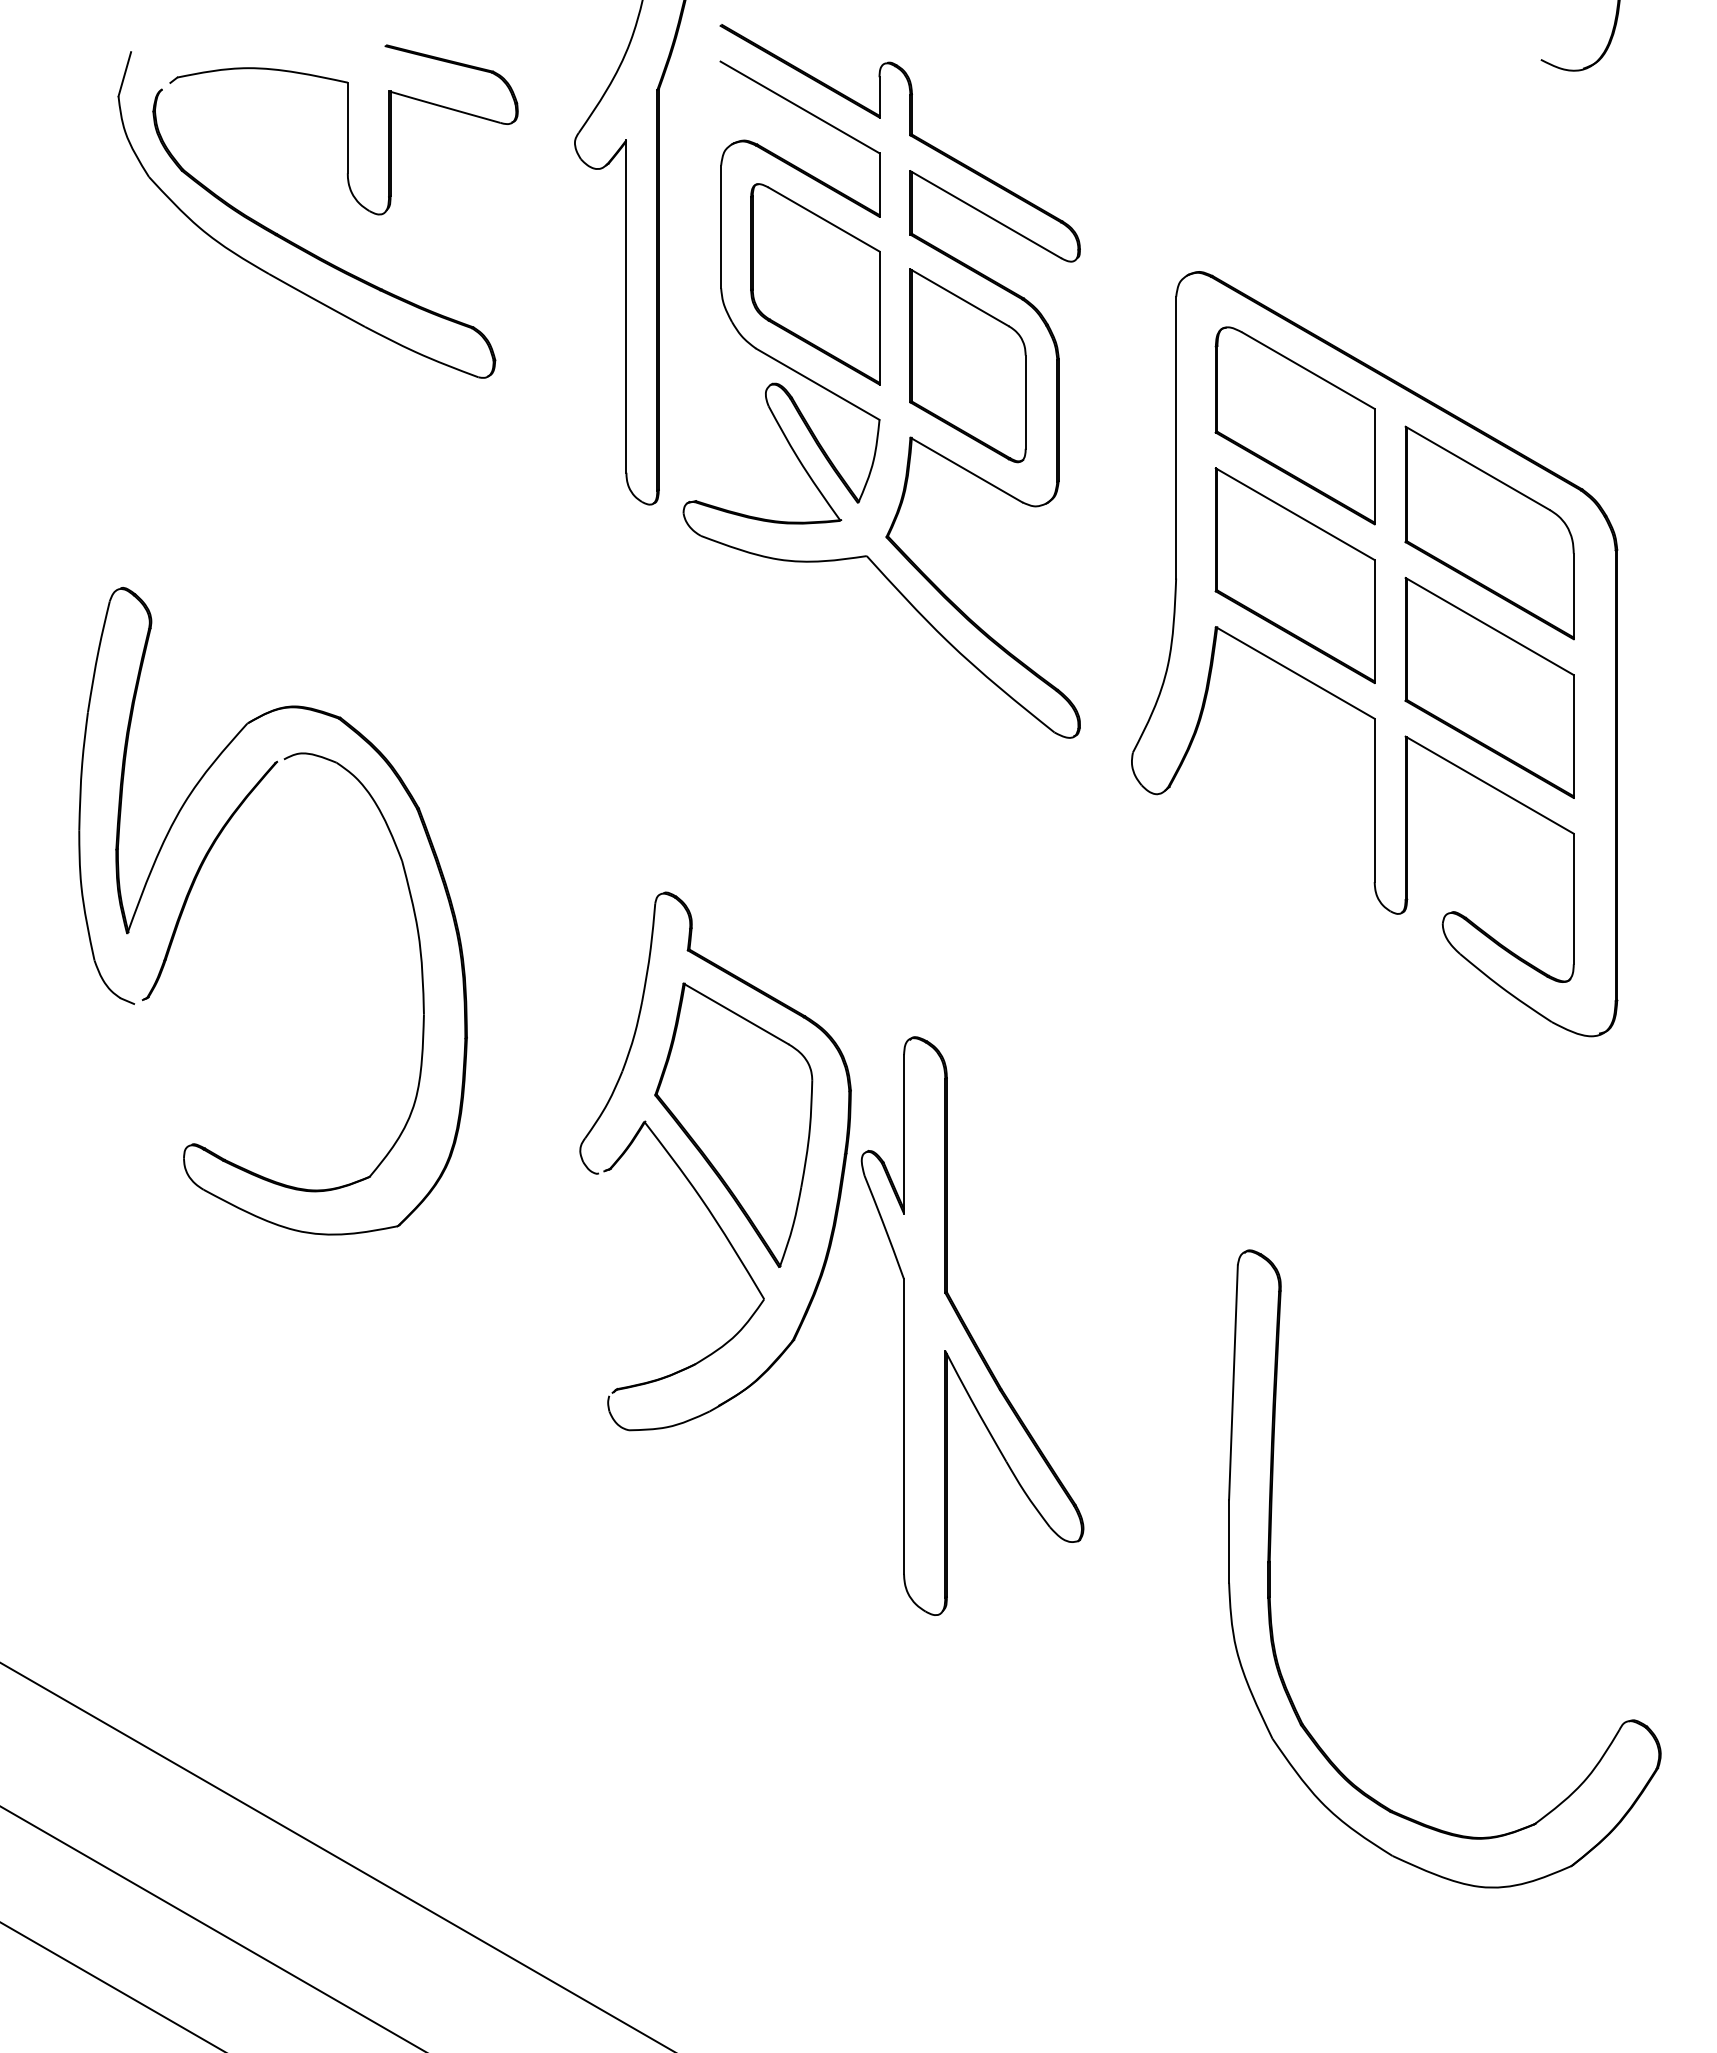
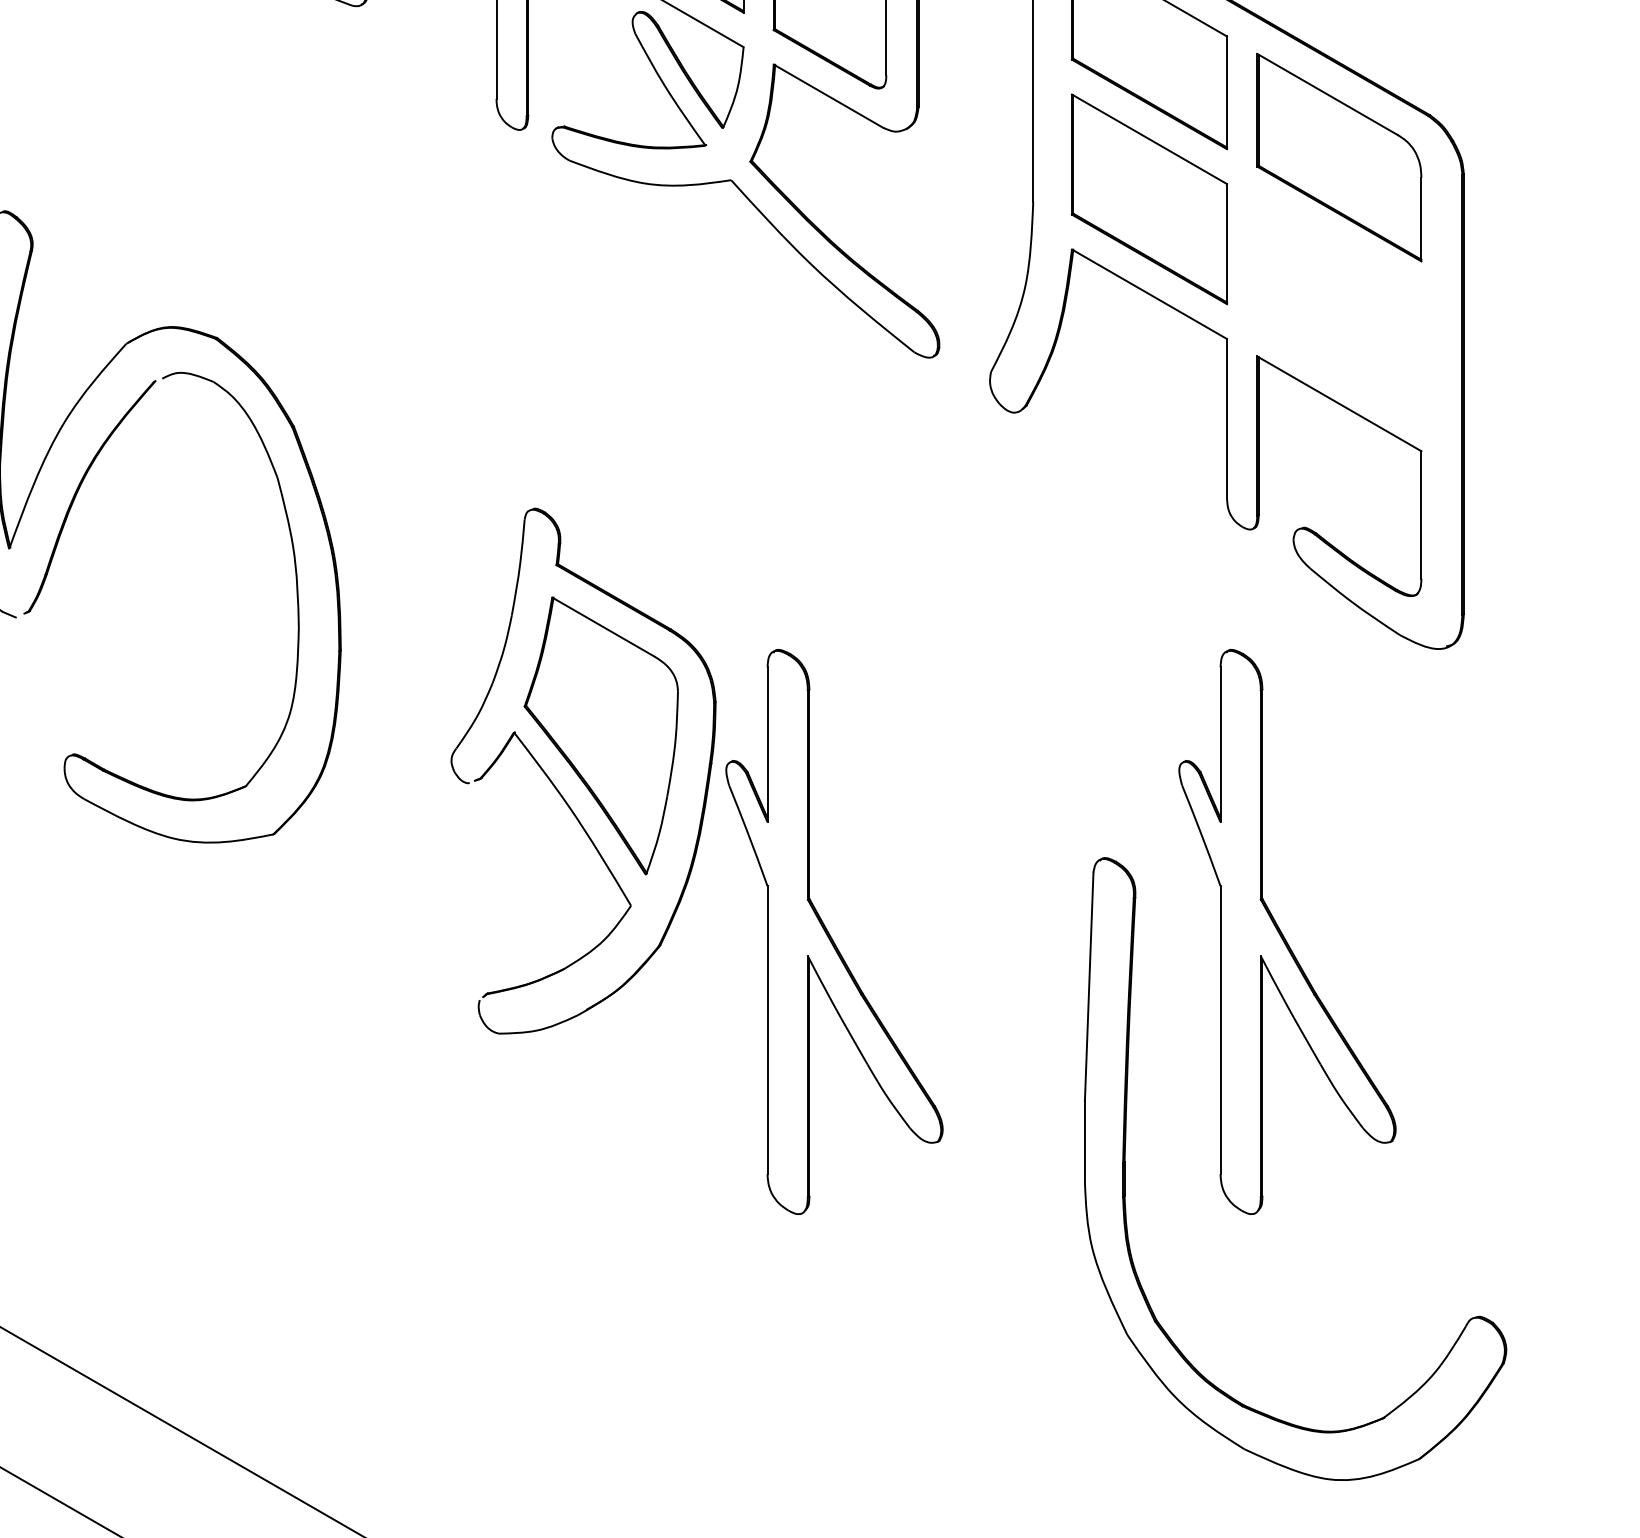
part: (1489, 687) -> (1339, 308), removed
part: (1436, 1325) -> (1287, 931), added

